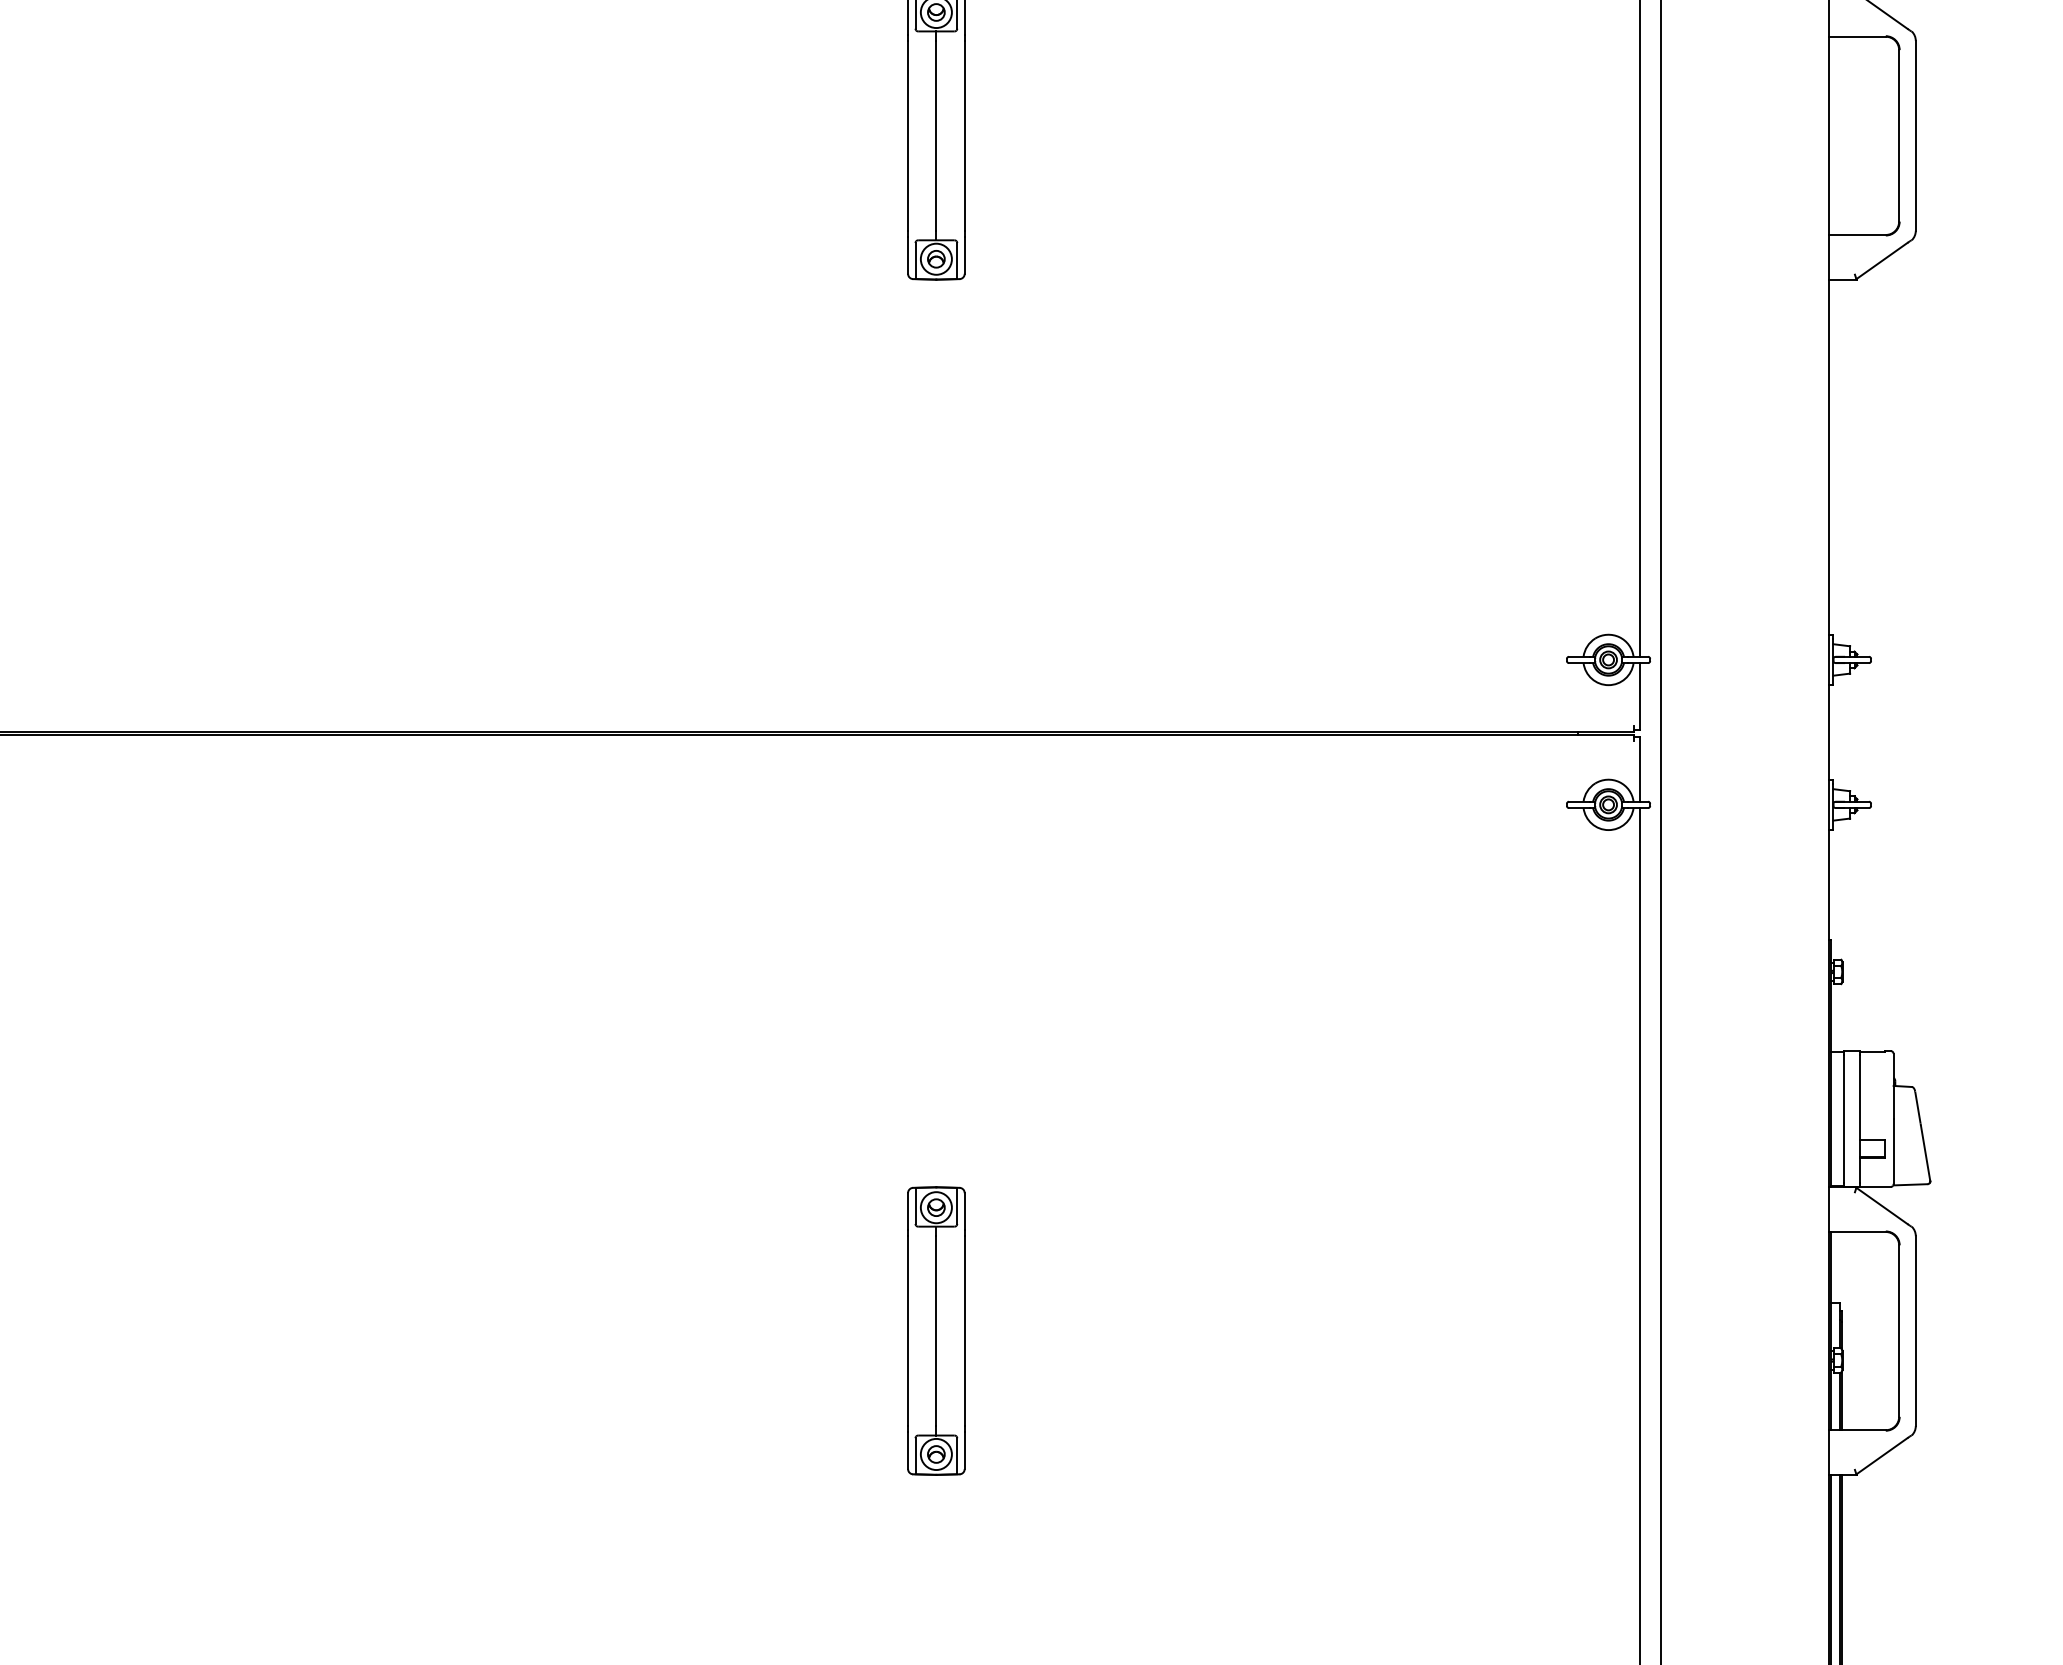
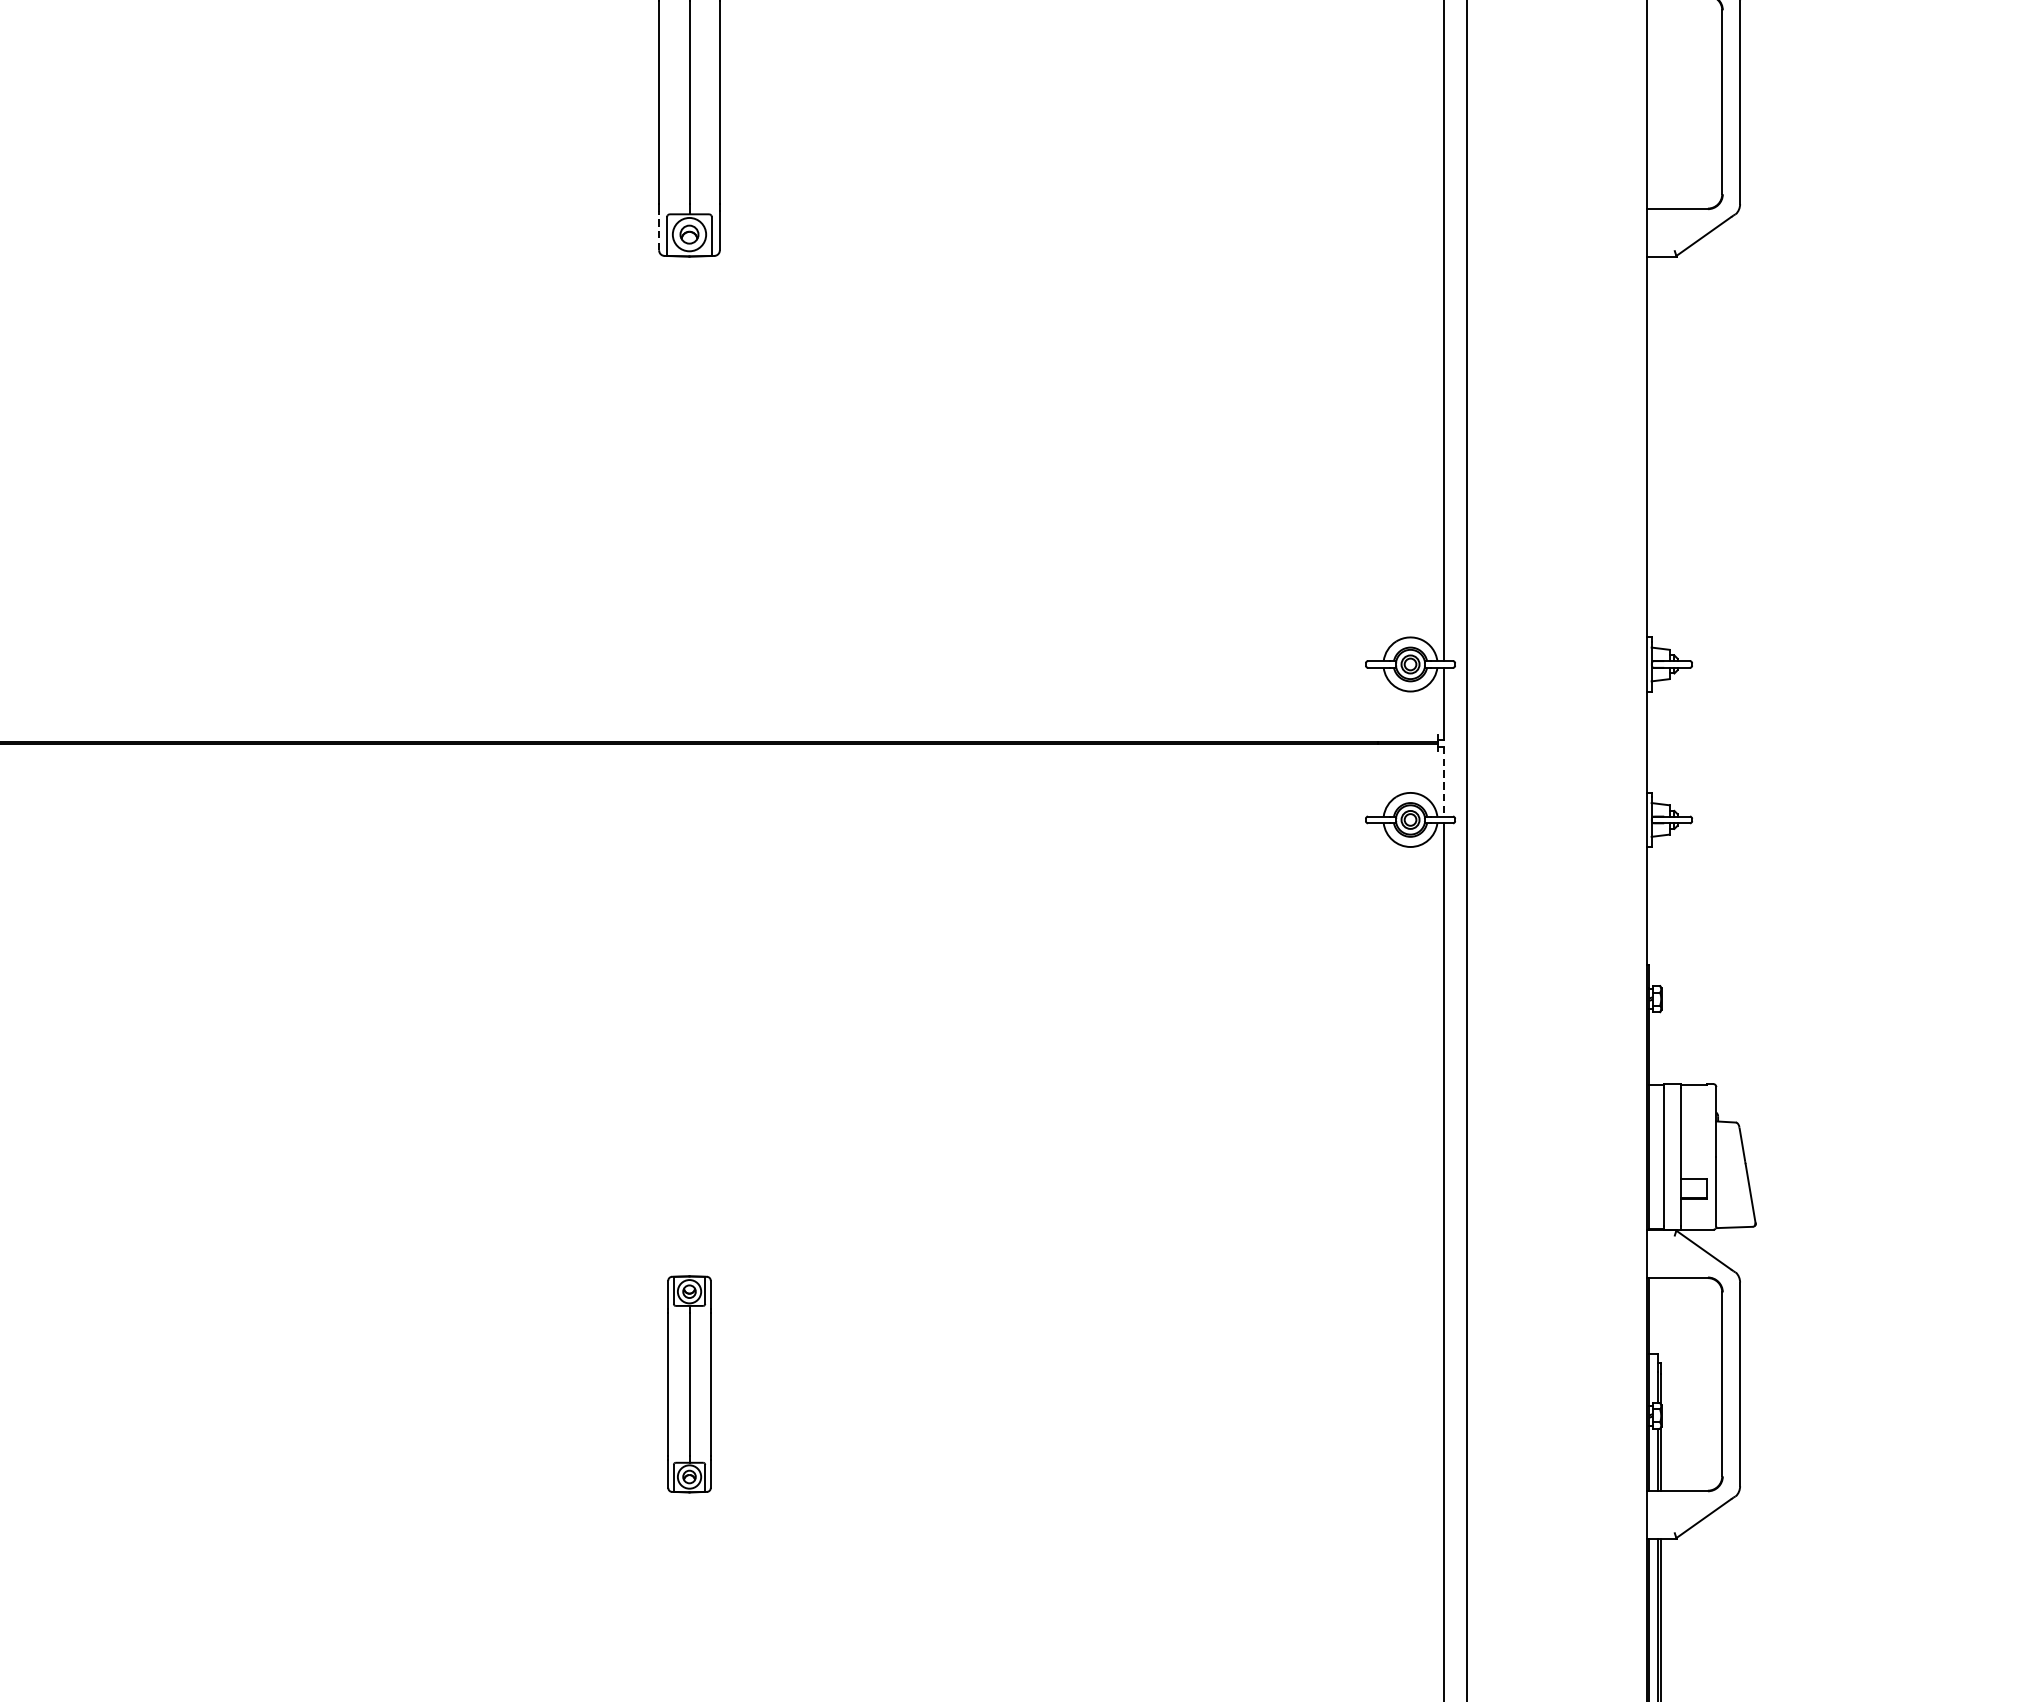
line: (908, 254) -> (659, 229), solid -> dashed
line: (1640, 769) -> (1444, 781), solid -> dashed
part: (936, 1330) -> (689, 1383), size x0.7

